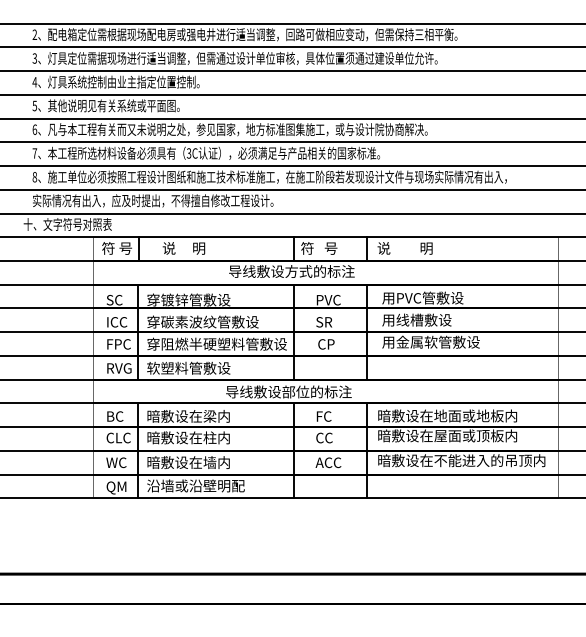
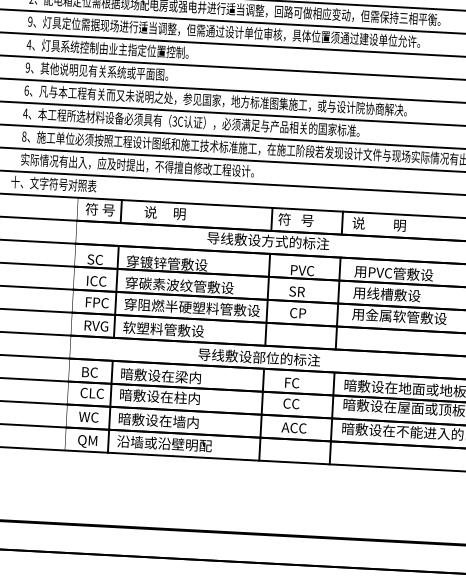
text: (34, 58) -> (29, 21), 3 -> 9
text: (34, 105) -> (27, 67), 5 -> 9
text: (34, 153) -> (25, 113), 7 -> 4

